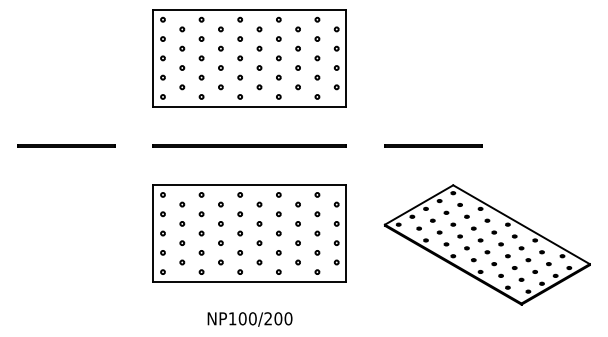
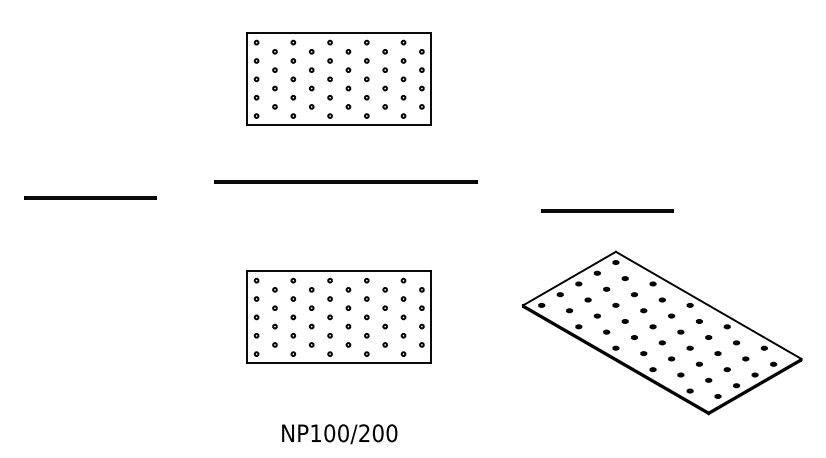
part: (249, 58) -> (338, 79), size x0.7
line: (249, 145) -> (345, 181), moved
line: (433, 145) -> (608, 209), moved
part: (249, 233) -> (338, 317), size x0.7

